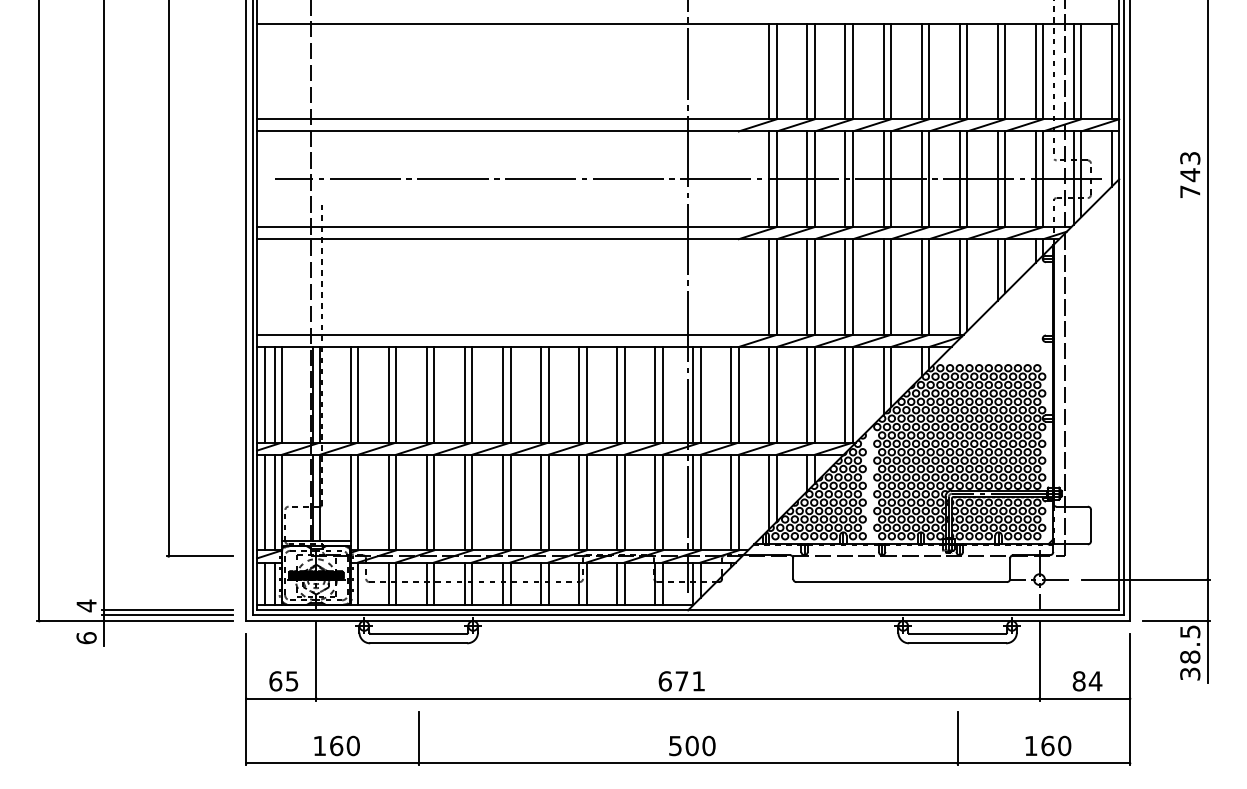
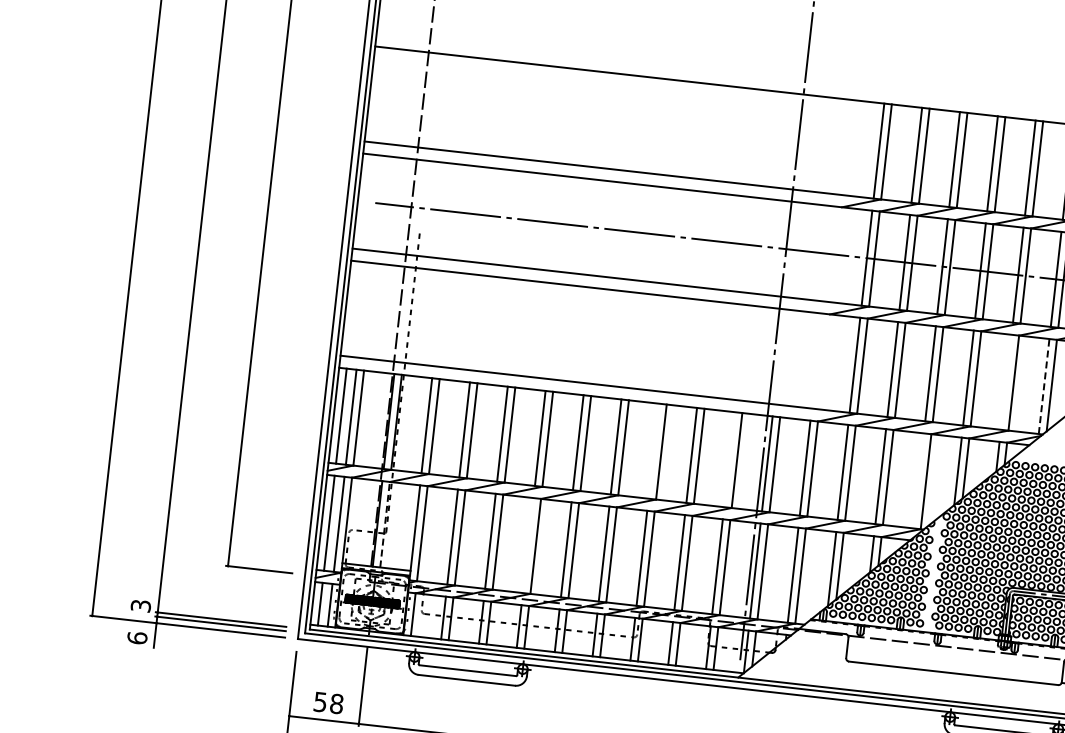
line: (921, 286) -> (1006, 381), removed
line: (959, 287) -> (1043, 386), solid -> dashed
line: (579, 394) -> (654, 450), removed
line: (655, 394) -> (729, 459), removed
line: (845, 394) -> (918, 480), removed
line: (320, 497) -> (385, 524), solid -> dashed
line: (464, 502) -> (528, 545), removed
text: (86, 605) -> (140, 605), 4 -> 3
text: (283, 681) -> (328, 703), 65 -> 58

